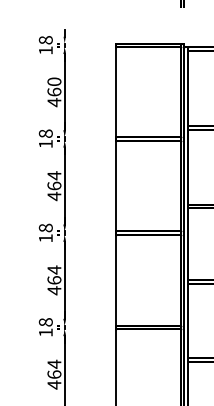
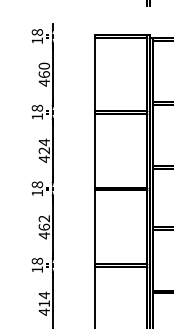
text: (53, 185) -> (43, 150), 464 -> 424
text: (53, 269) -> (43, 218), 464 -> 462
text: (53, 374) -> (43, 303), 464 -> 414

